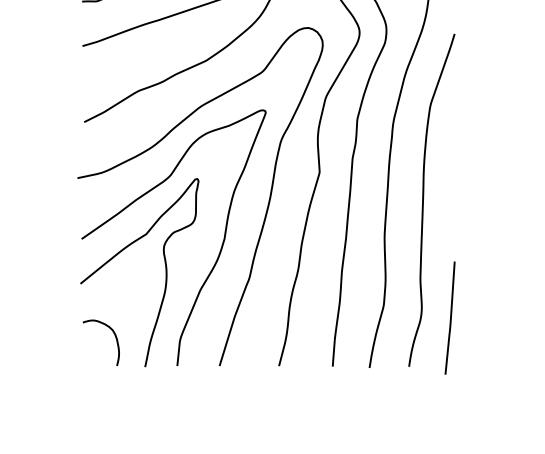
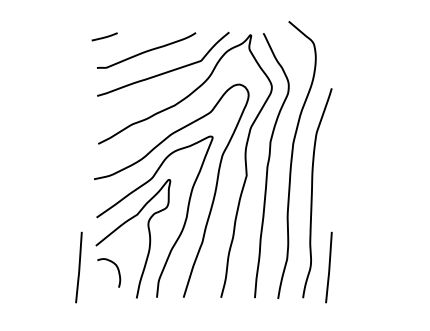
line: (52, 318) -> (78, 267), added
curve: (114, 338) -> (117, 270), moved

